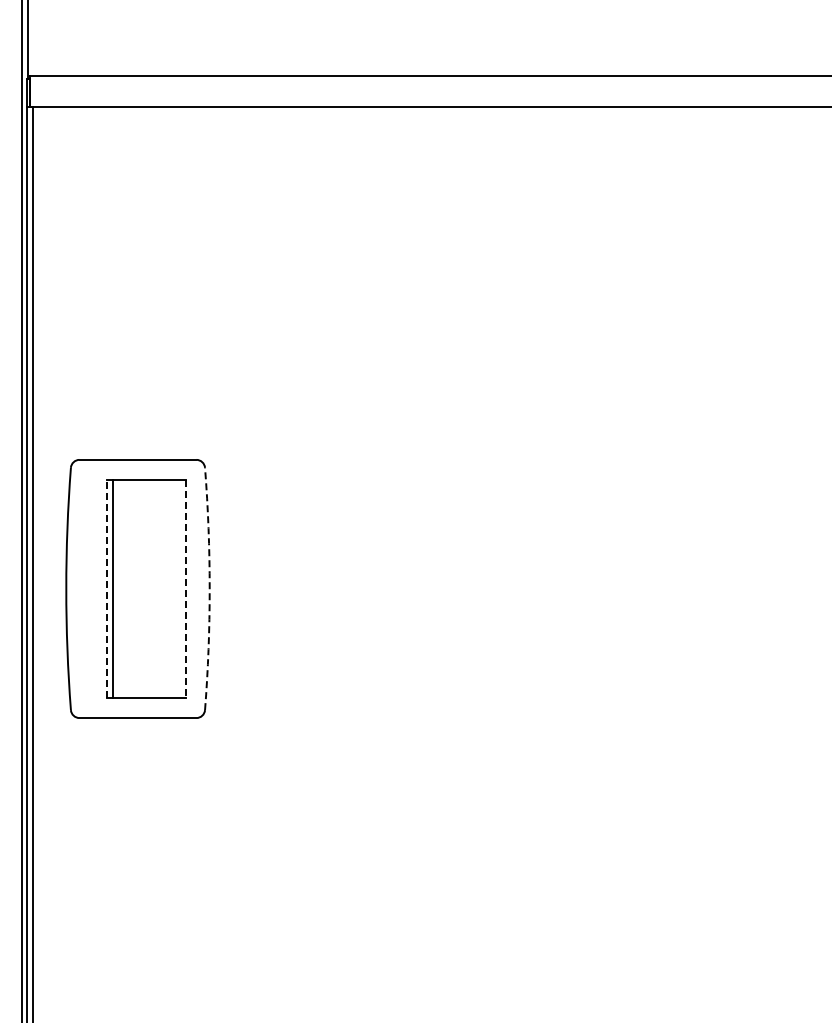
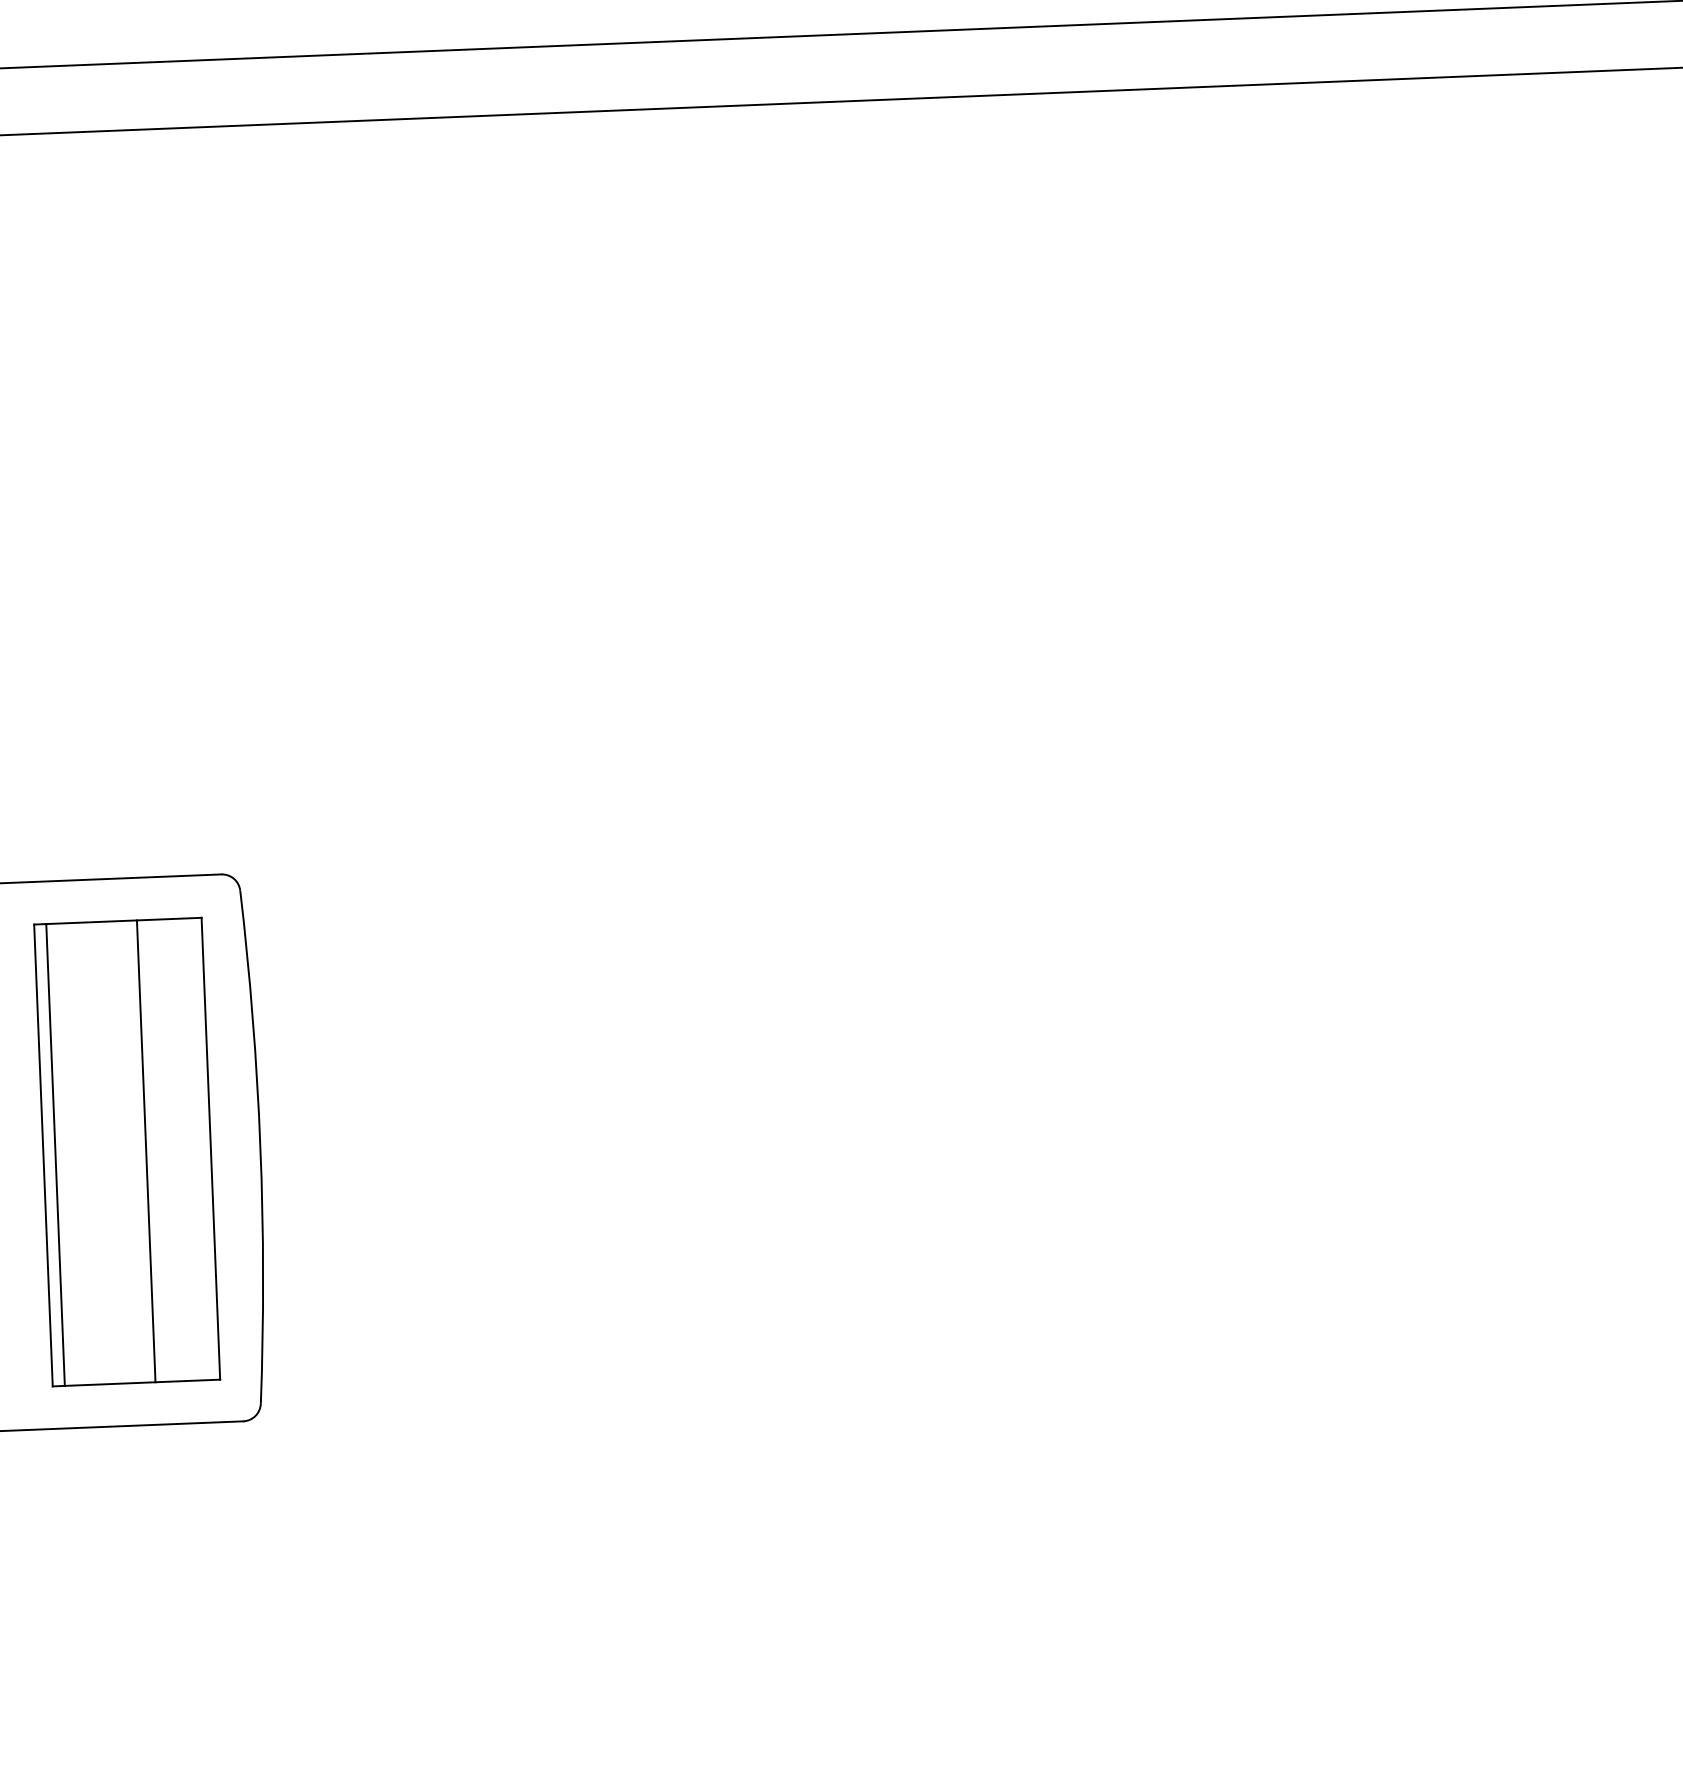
line: (107, 588) -> (43, 1154), dashed -> solid
line: (155, 588) -> (145, 1150), added
arc: (209, 588) -> (259, 1145), dashed -> solid
line: (186, 589) -> (211, 1149), dashed -> solid

